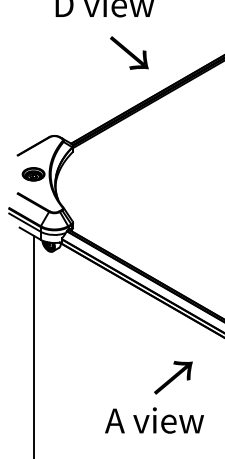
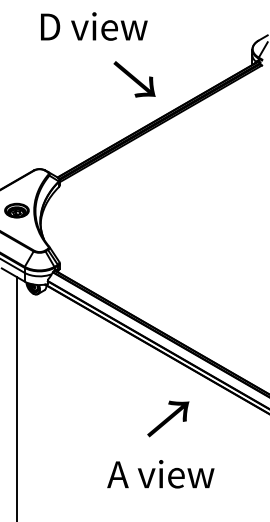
text: (129, 53) -> (134, 79), moved
text: (173, 377) -> (168, 418), moved
text: (154, 420) -> (160, 474), moved

